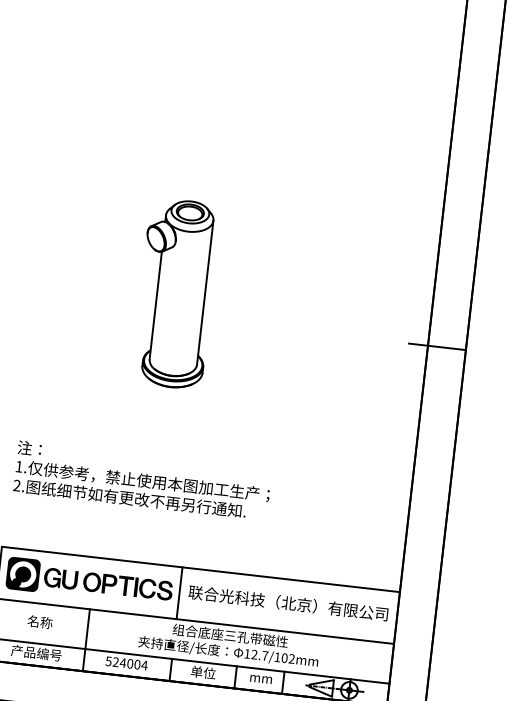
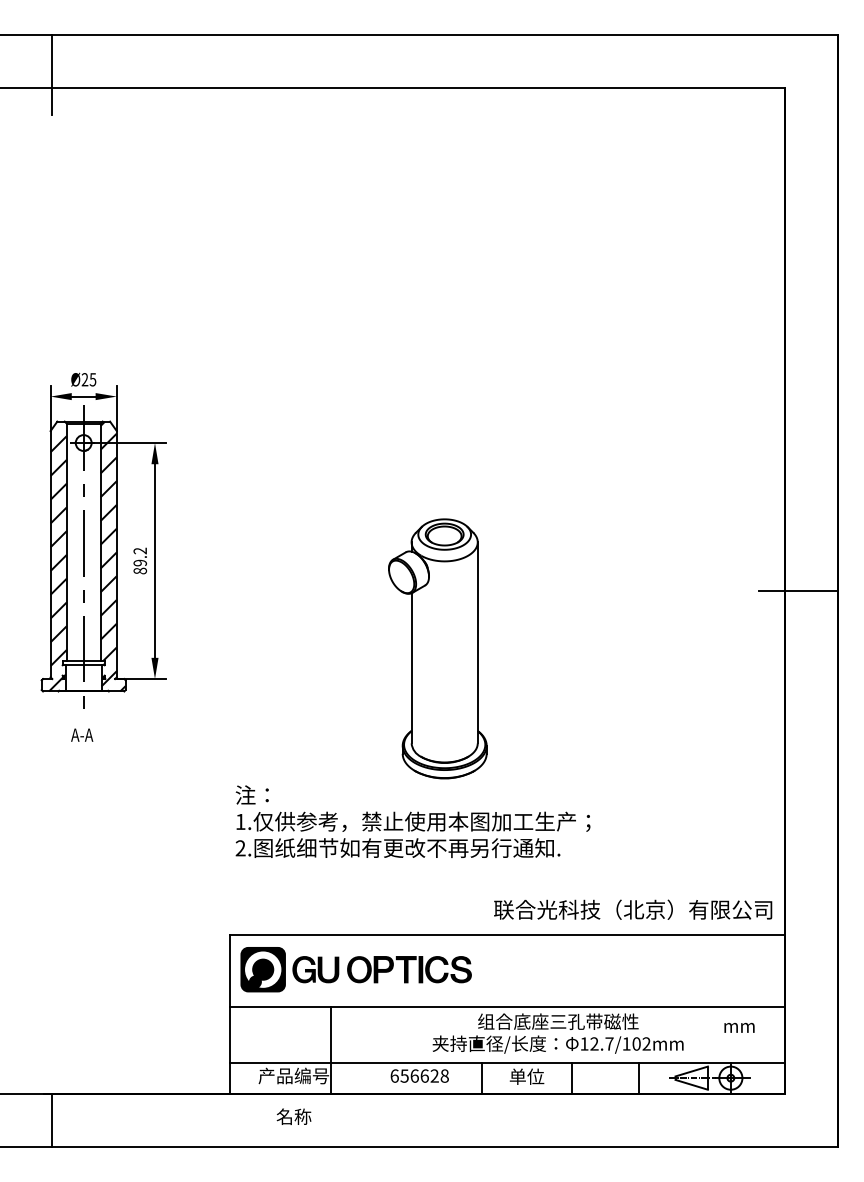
part: (175, 293) -> (437, 648), moved
line: (179, 592) -> (481, 970), removed
text: (288, 603) -> (633, 909), moved
text: (39, 621) -> (293, 1116), moved
line: (86, 640) -> (330, 1050), moved
text: (126, 663) -> (419, 1075), 524004 -> 656628
text: (261, 679) -> (739, 1027), moved

